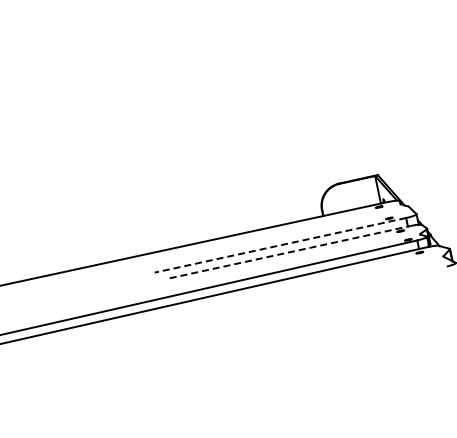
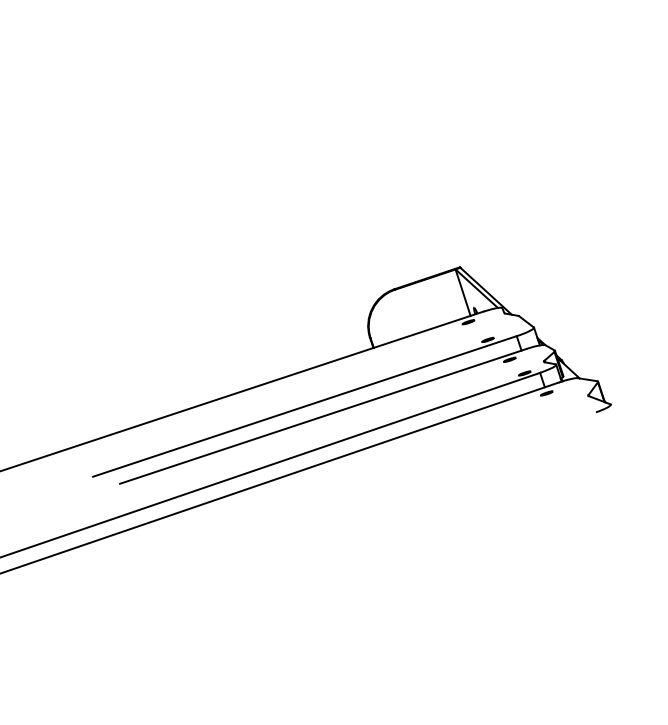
line: (280, 245) -> (305, 406), dashed -> solid
line: (290, 252) -> (323, 416), dashed -> solid

